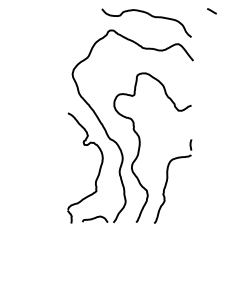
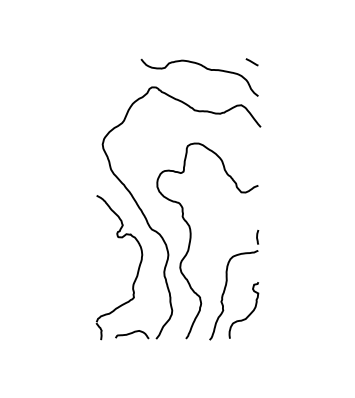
line: (211, 11) -> (251, 62), moved
curve: (183, 203) -> (248, 314), added

